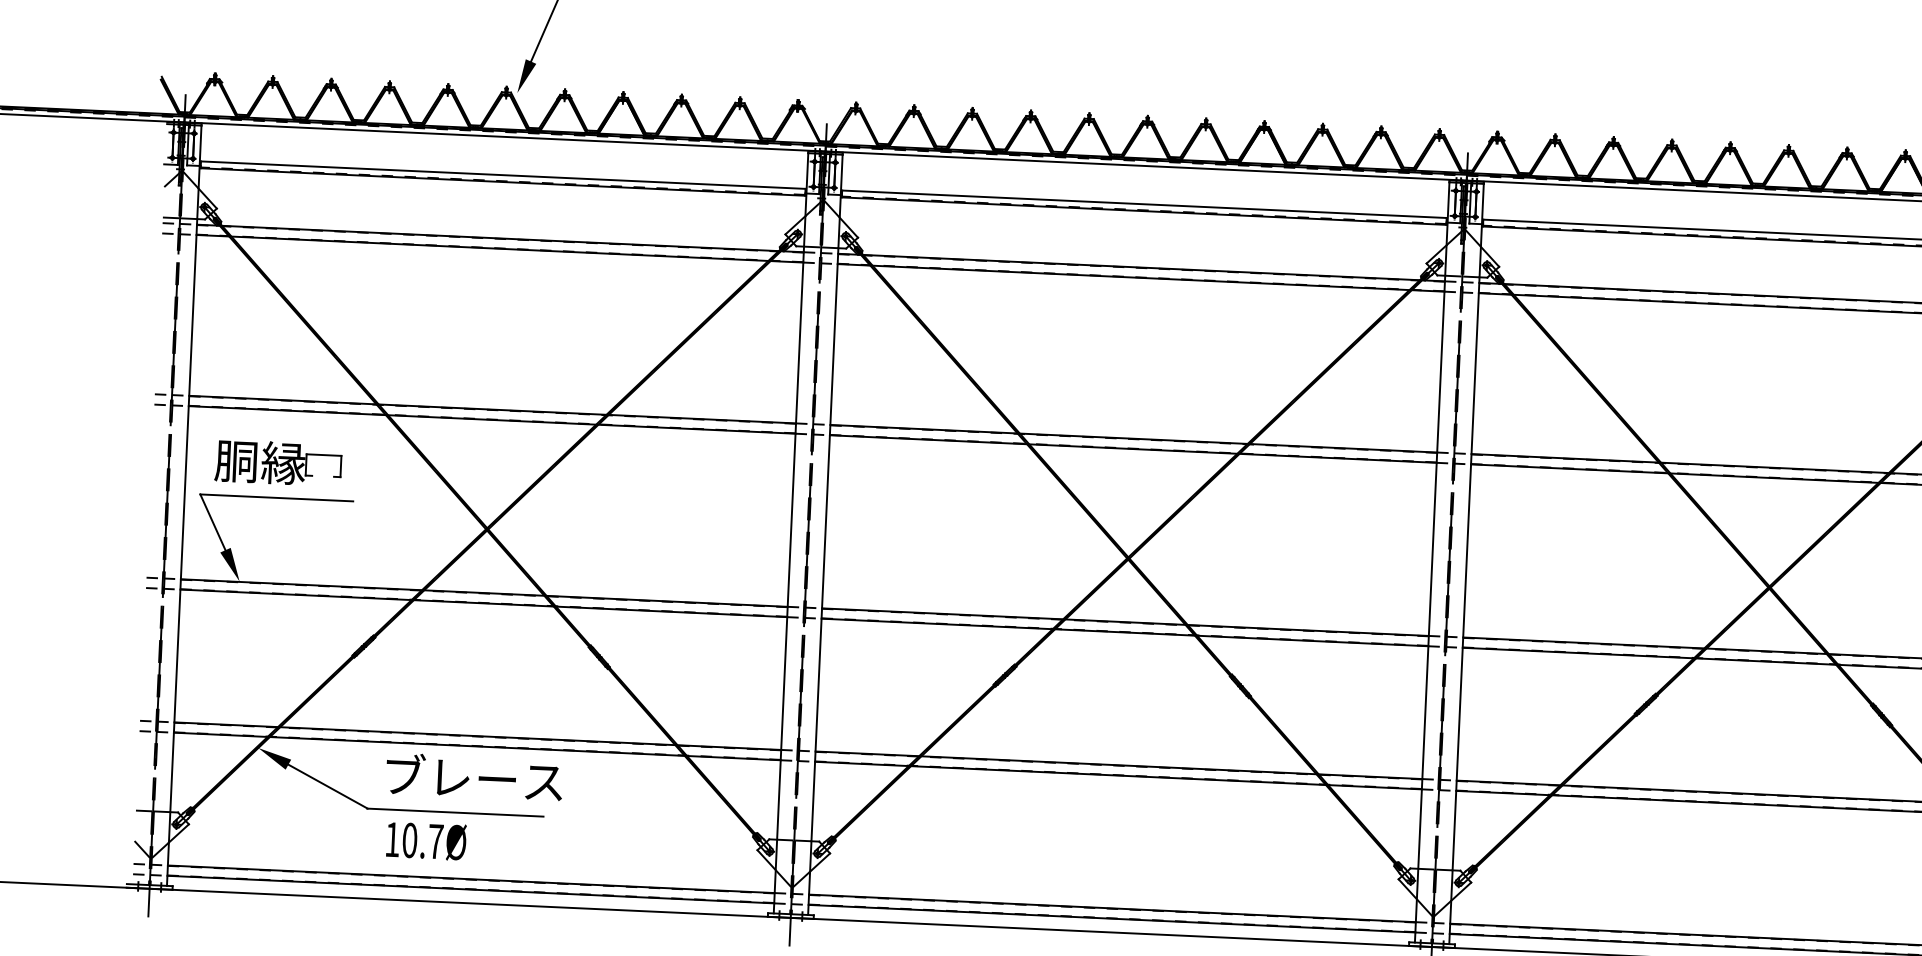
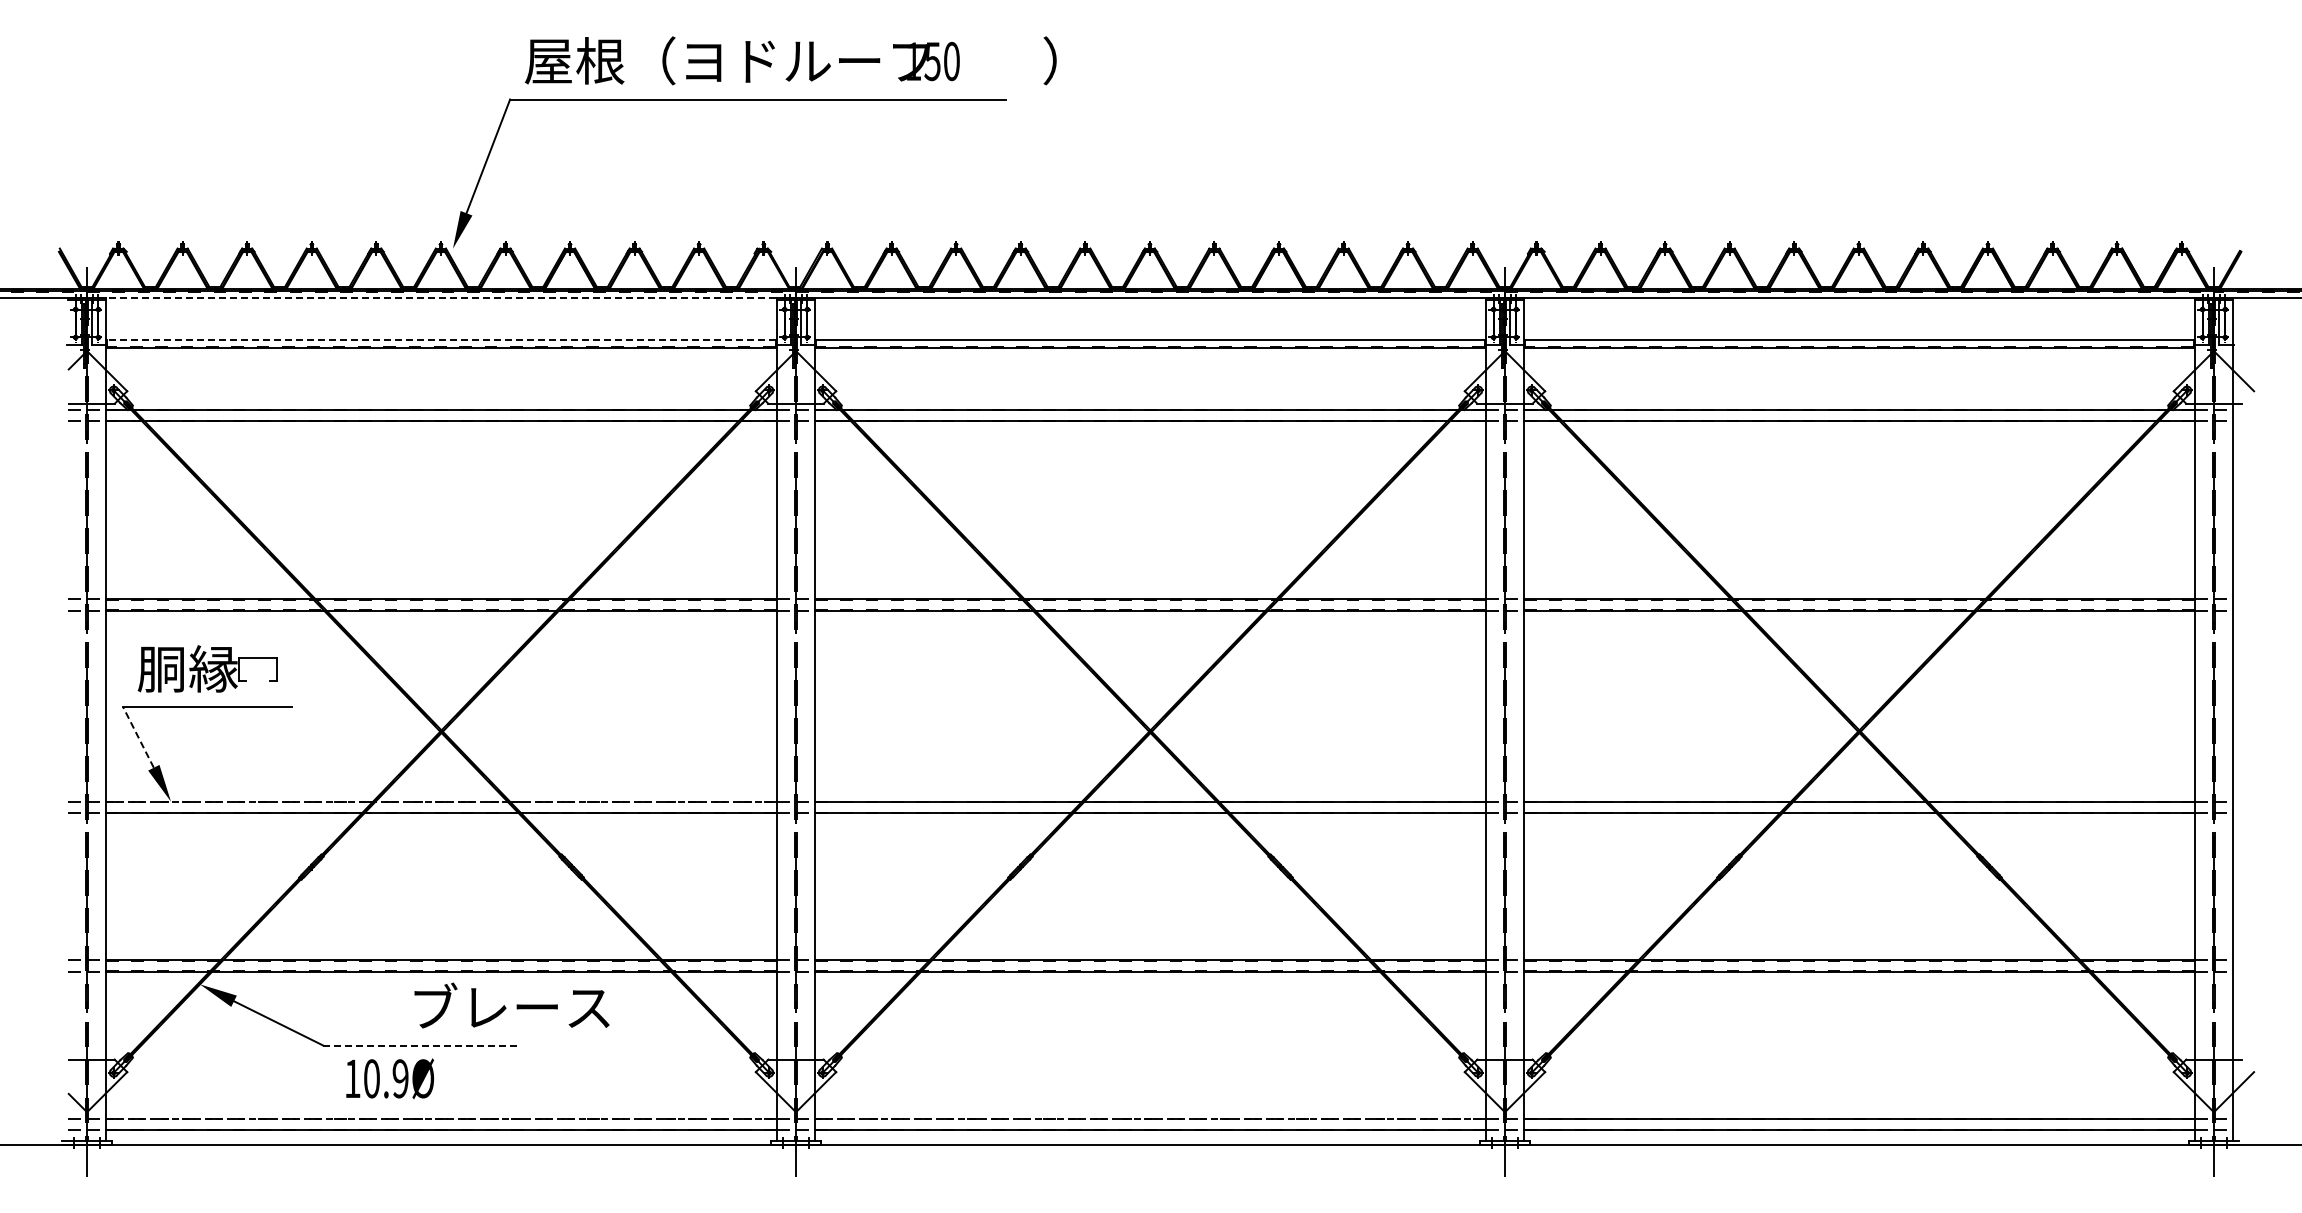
line: (505, 136) -> (442, 297), solid -> dashed
line: (503, 174) -> (441, 339), solid -> dashed
line: (212, 522) -> (138, 737), solid -> dashed
line: (485, 593) -> (442, 802), solid -> dashed
text: (474, 776) -> (511, 1005), moved
line: (456, 812) -> (421, 1045), solid -> dashed
text: (435, 841) -> (400, 1078), 10.7Ø -> 10.9Ø
line: (472, 879) -> (442, 1118), solid -> dashed
line: (1113, 908) -> (1151, 1118), solid -> dashed

